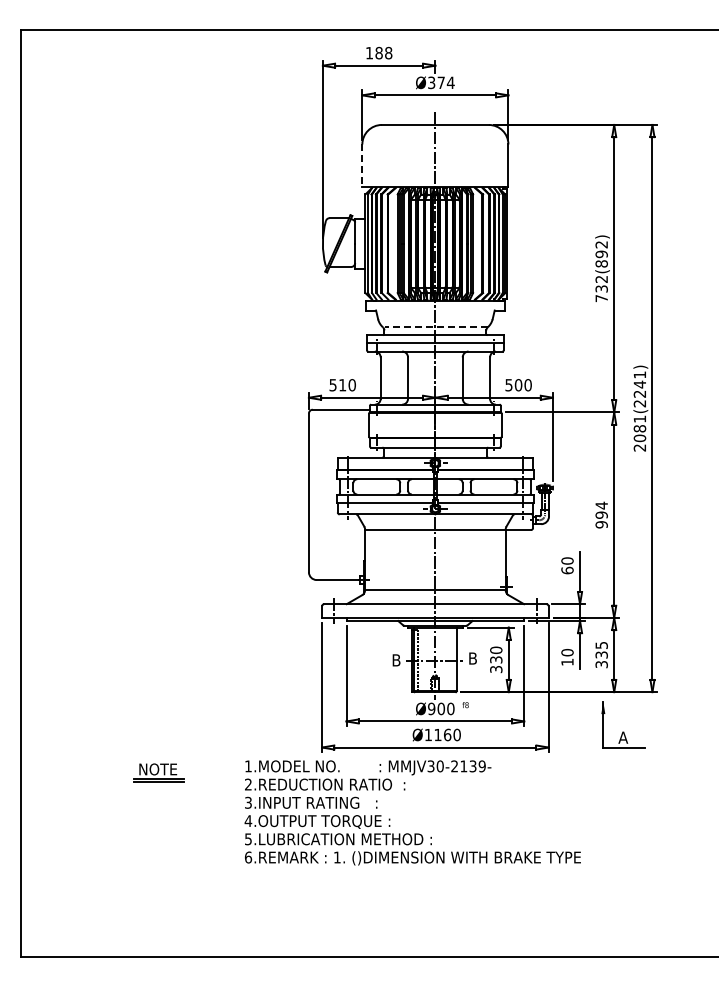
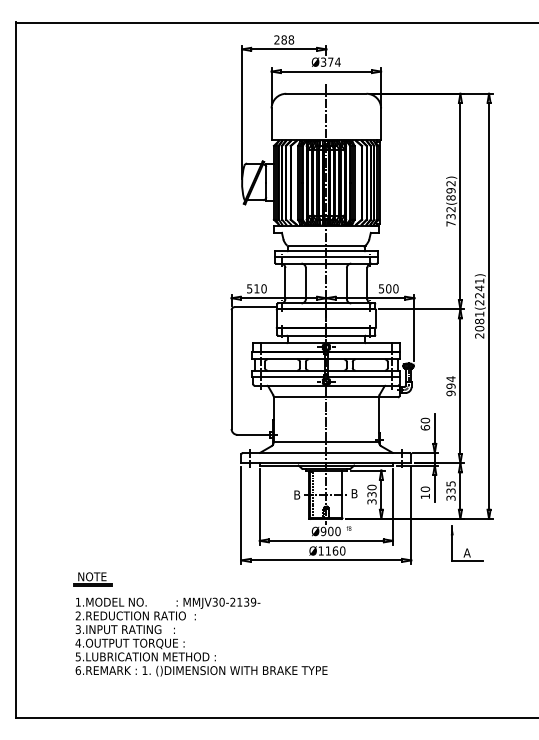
text: (368, 52) -> (276, 39), 188 -> 288
line: (362, 166) -> (271, 124), dashed -> solid
line: (435, 327) -> (326, 245), dashed -> solid
part: (158, 772) -> (92, 579), moved
text: (412, 812) -> (201, 636), moved

